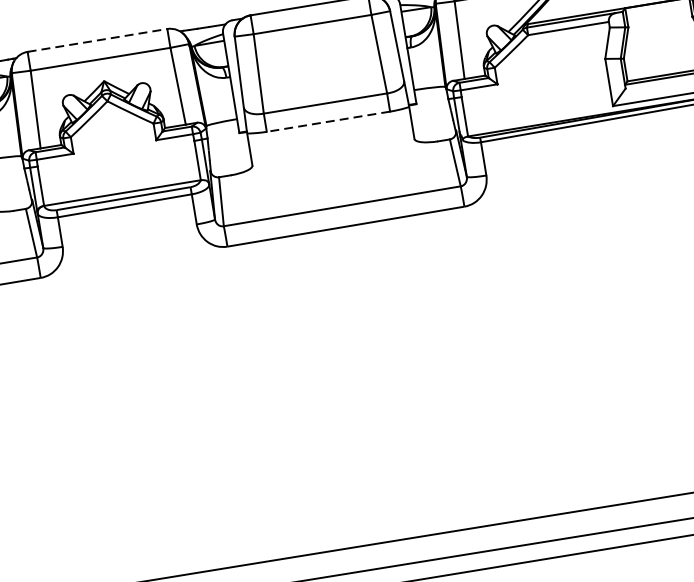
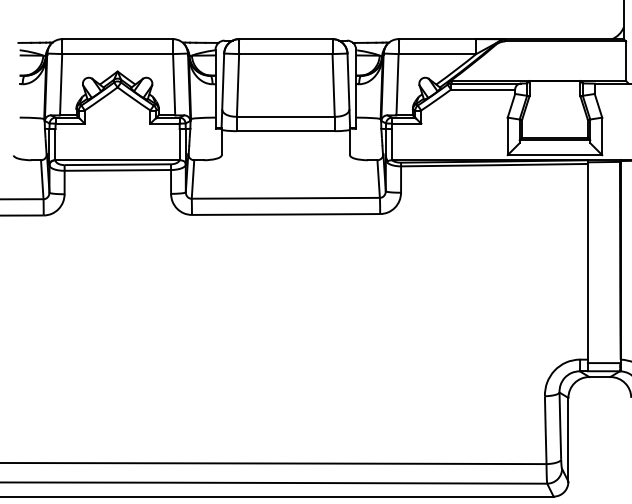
line: (98, 40) -> (118, 39), dashed -> solid
line: (328, 122) -> (285, 131), dashed -> solid

